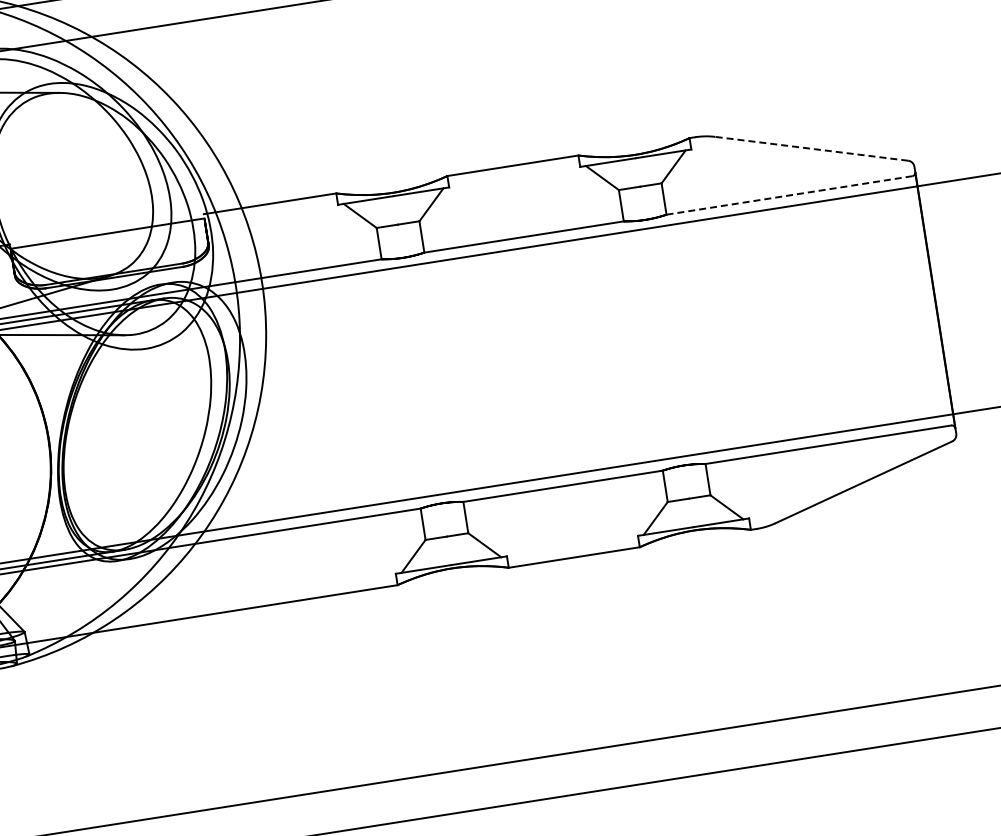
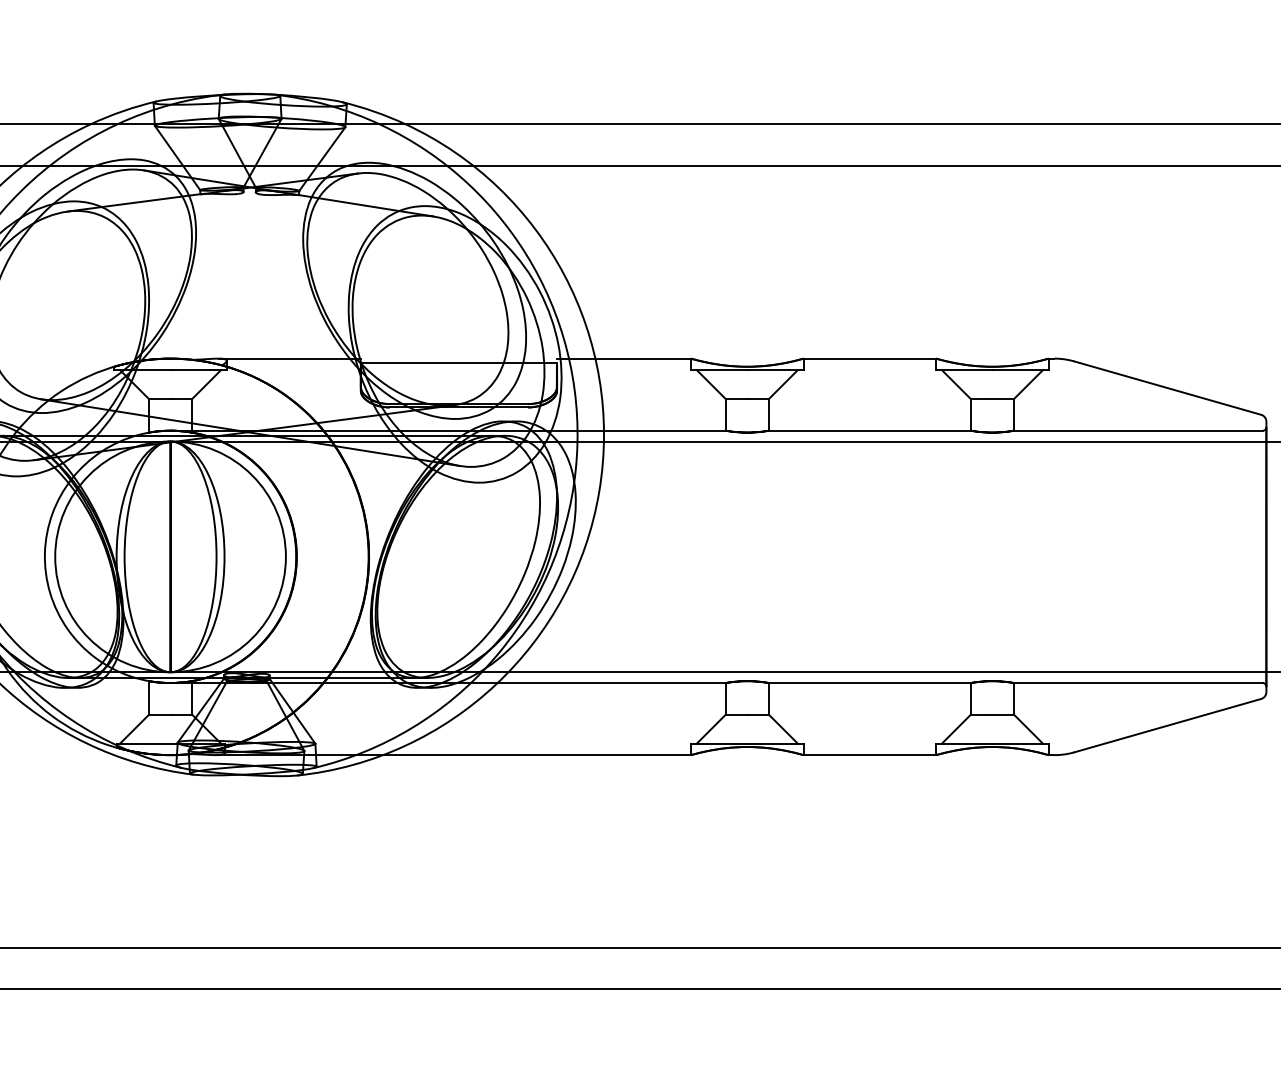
line: (811, 148) -> (1167, 387), dashed -> solid
line: (789, 195) -> (1138, 430), dashed -> solid

